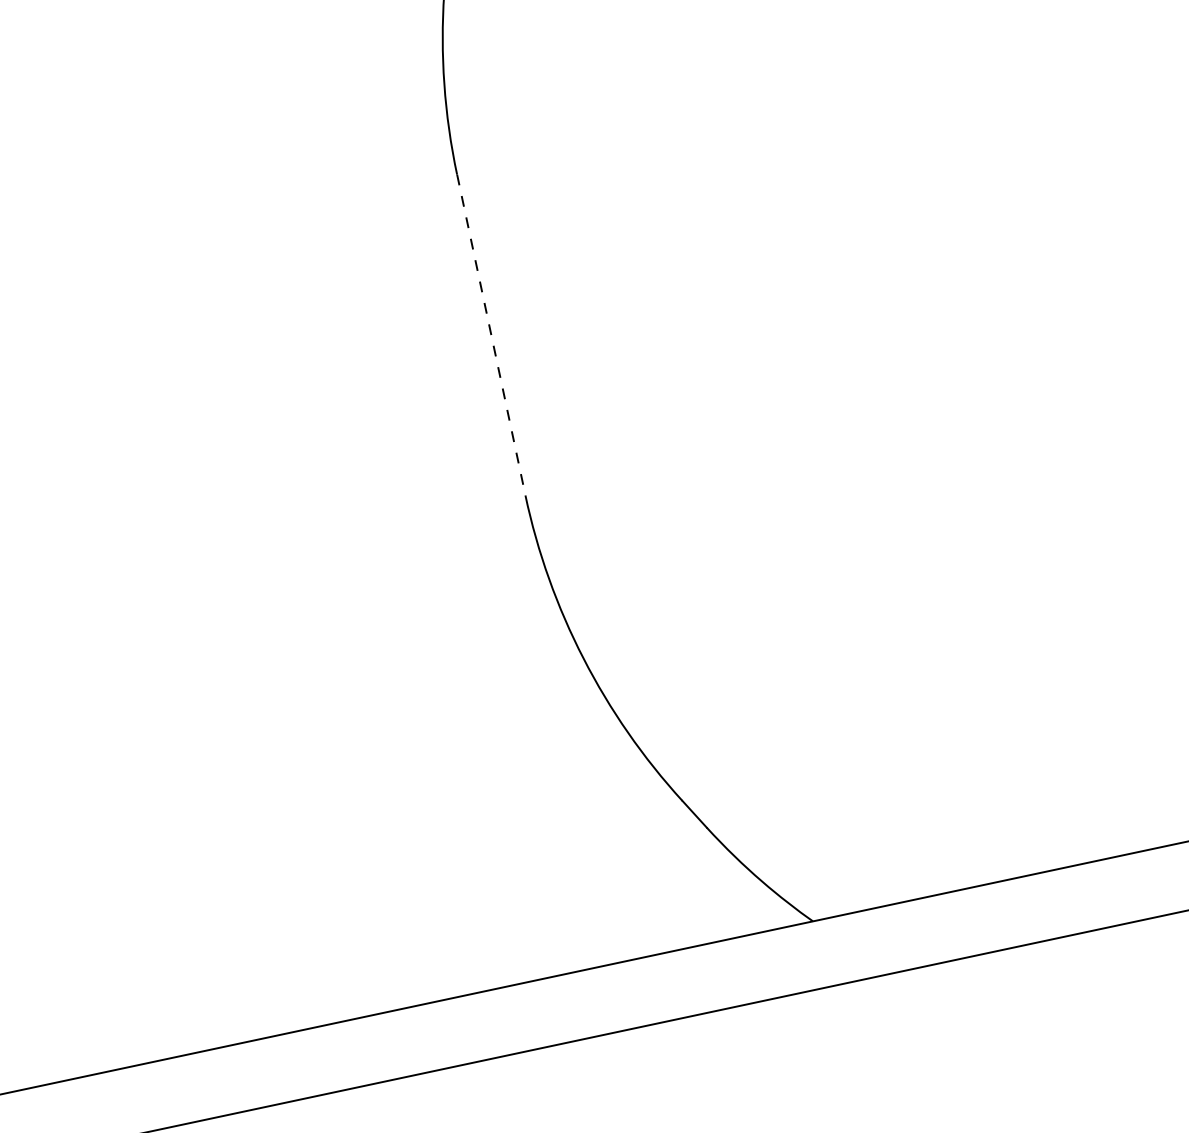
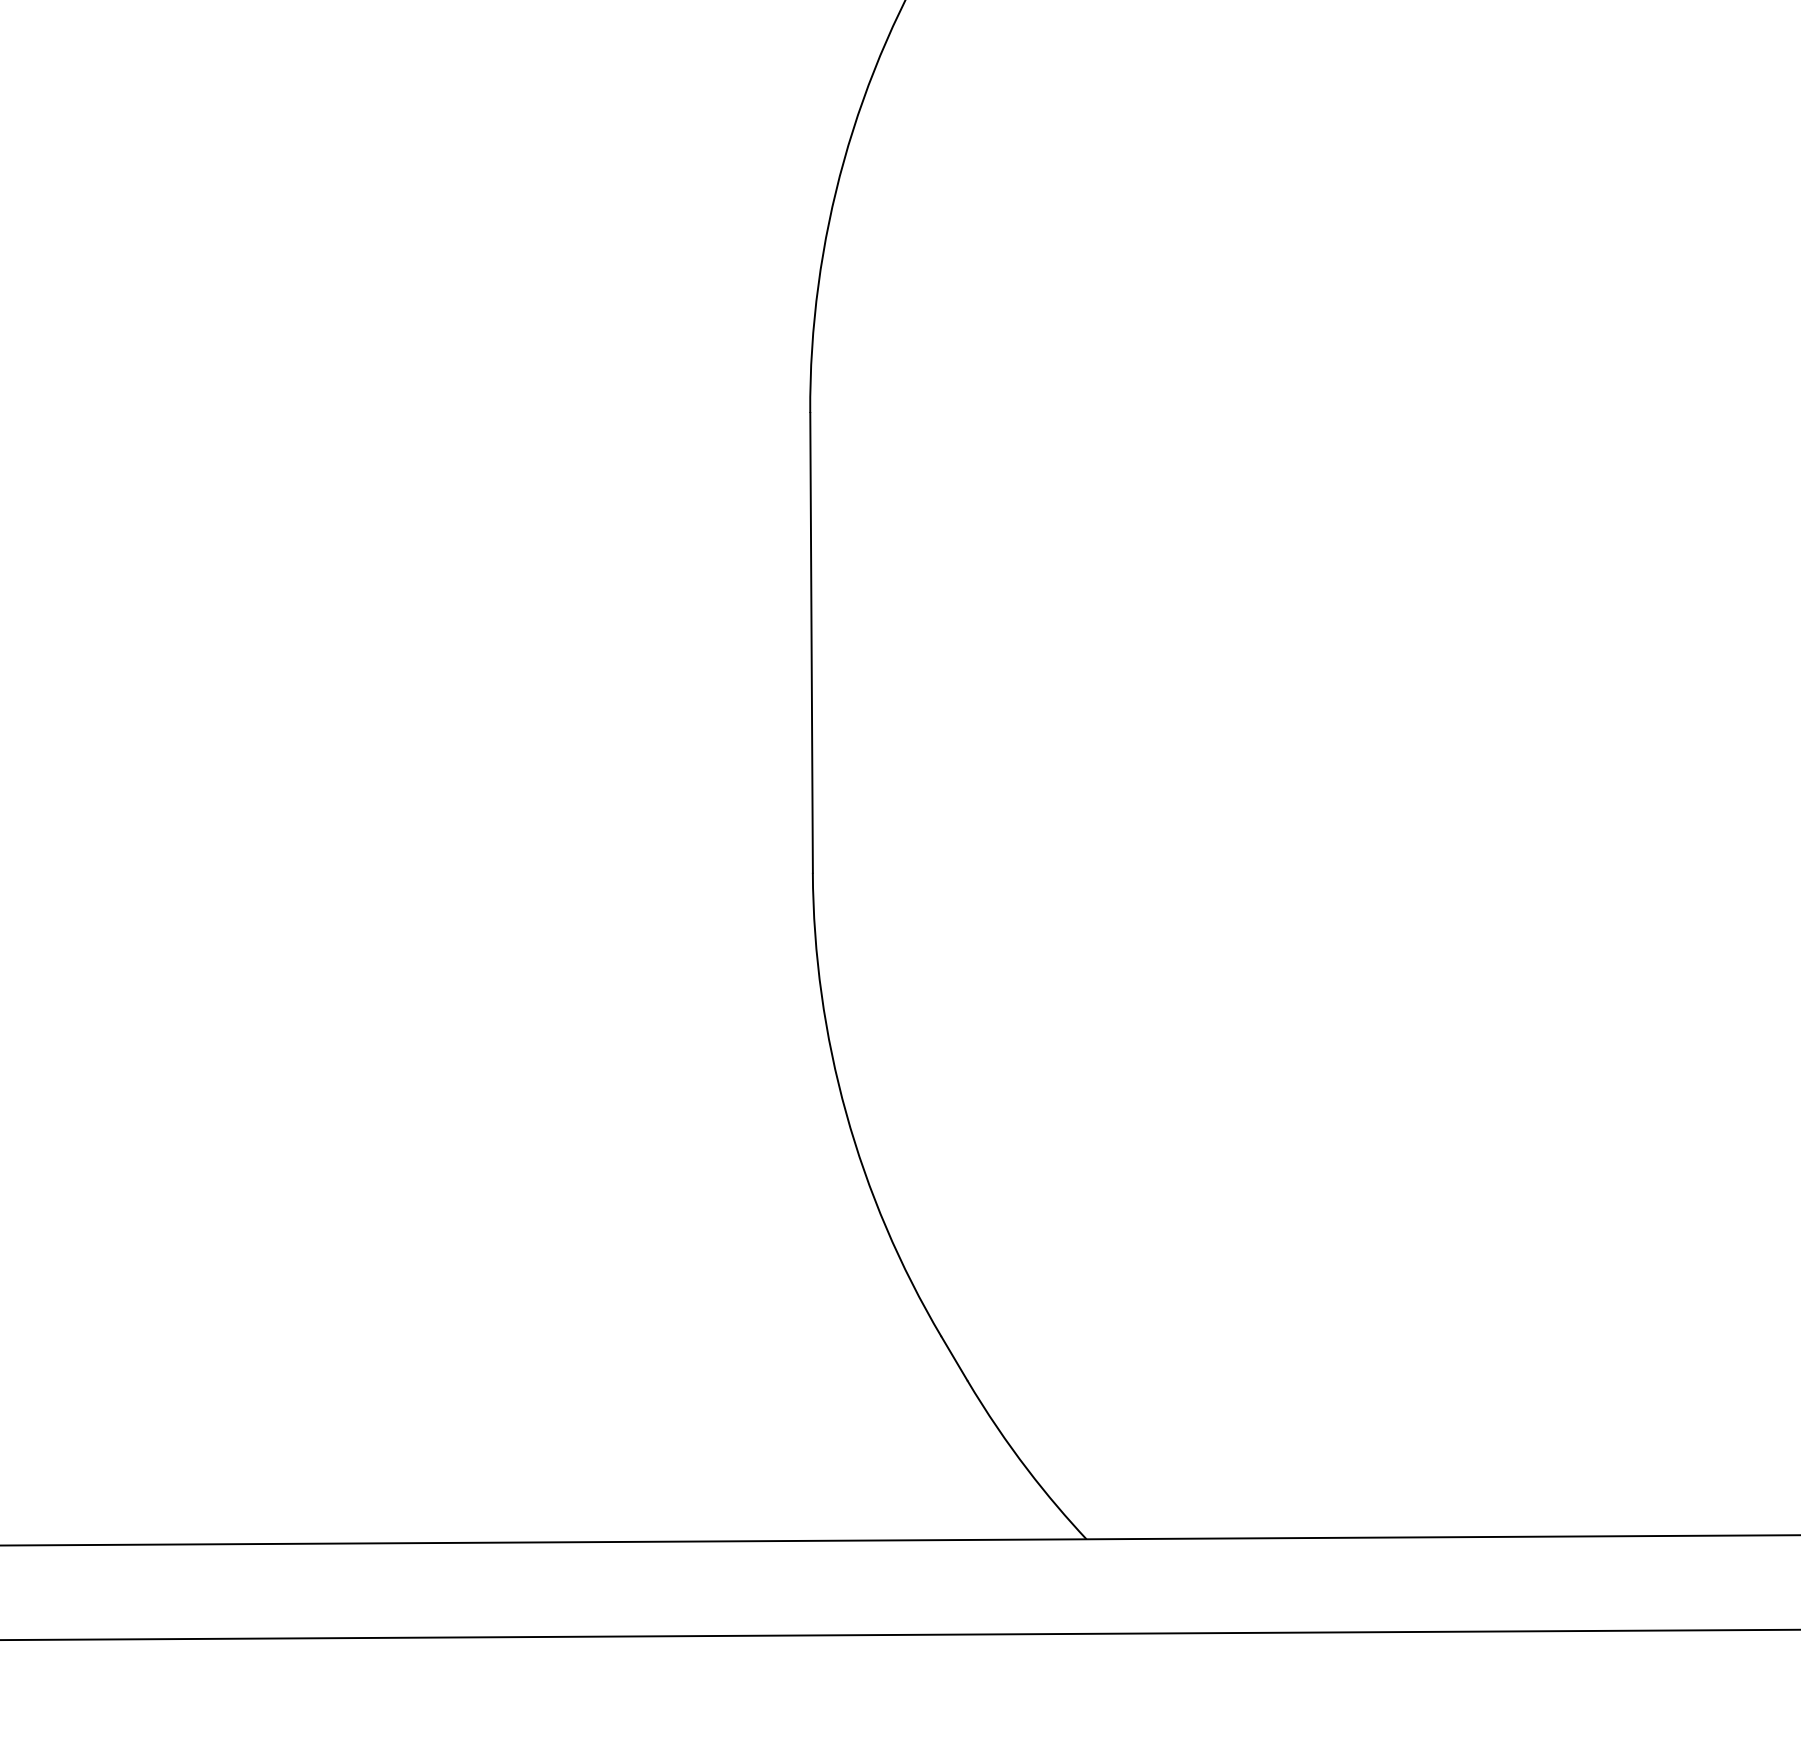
line: (491, 334) -> (811, 642), dashed -> solid

